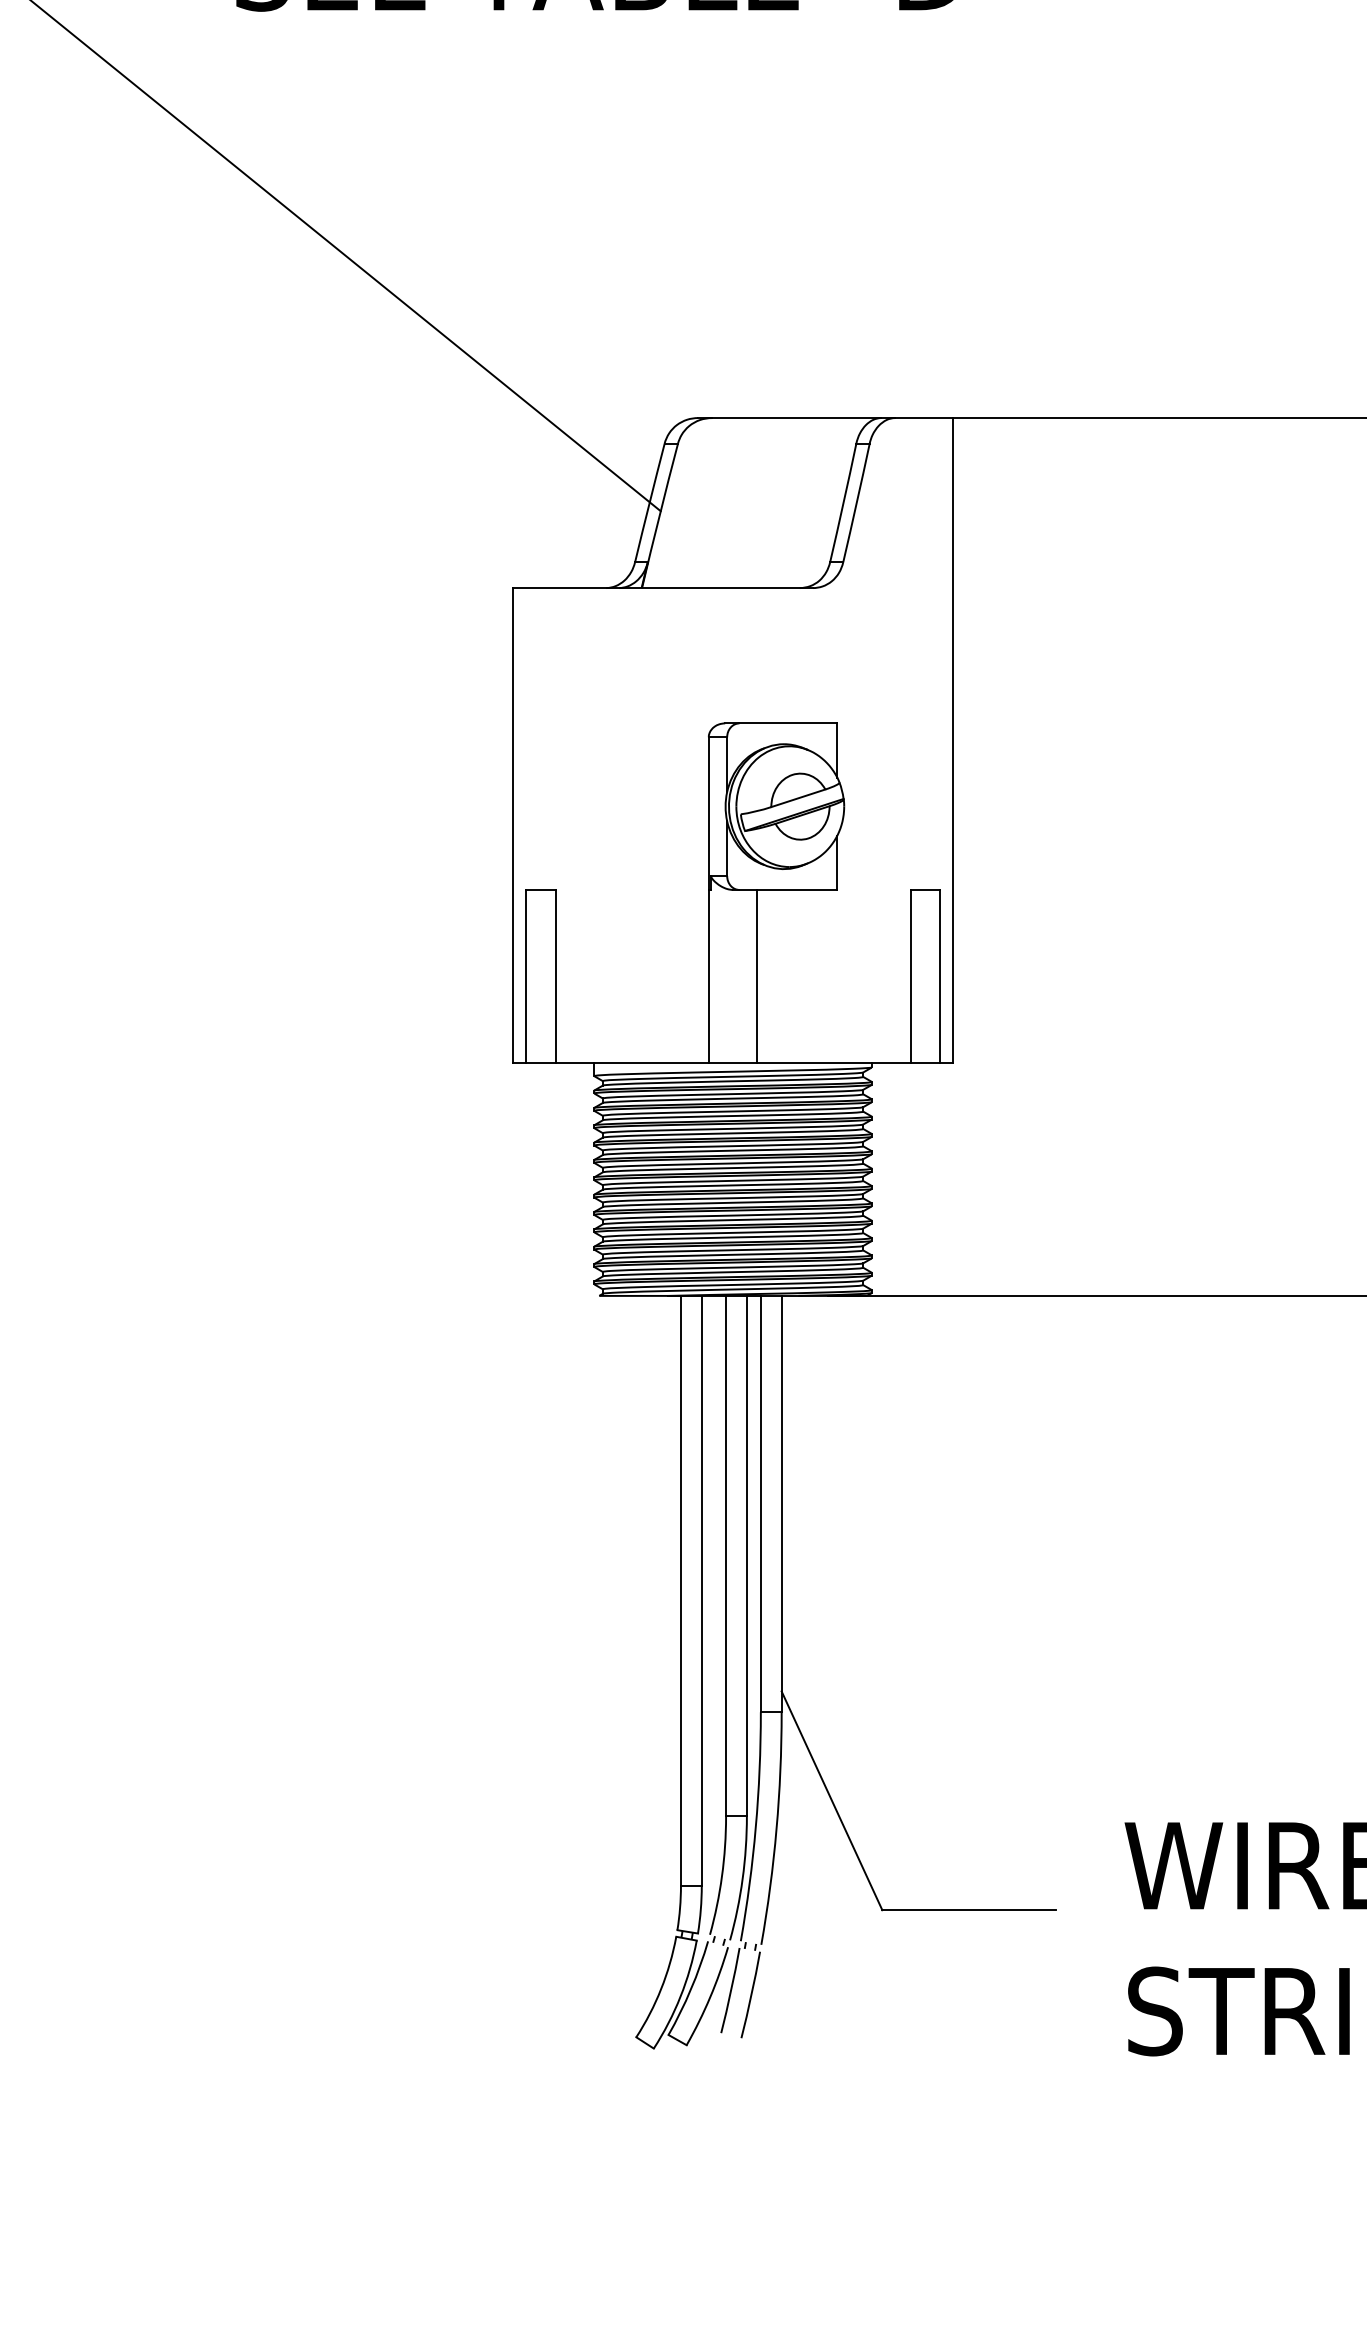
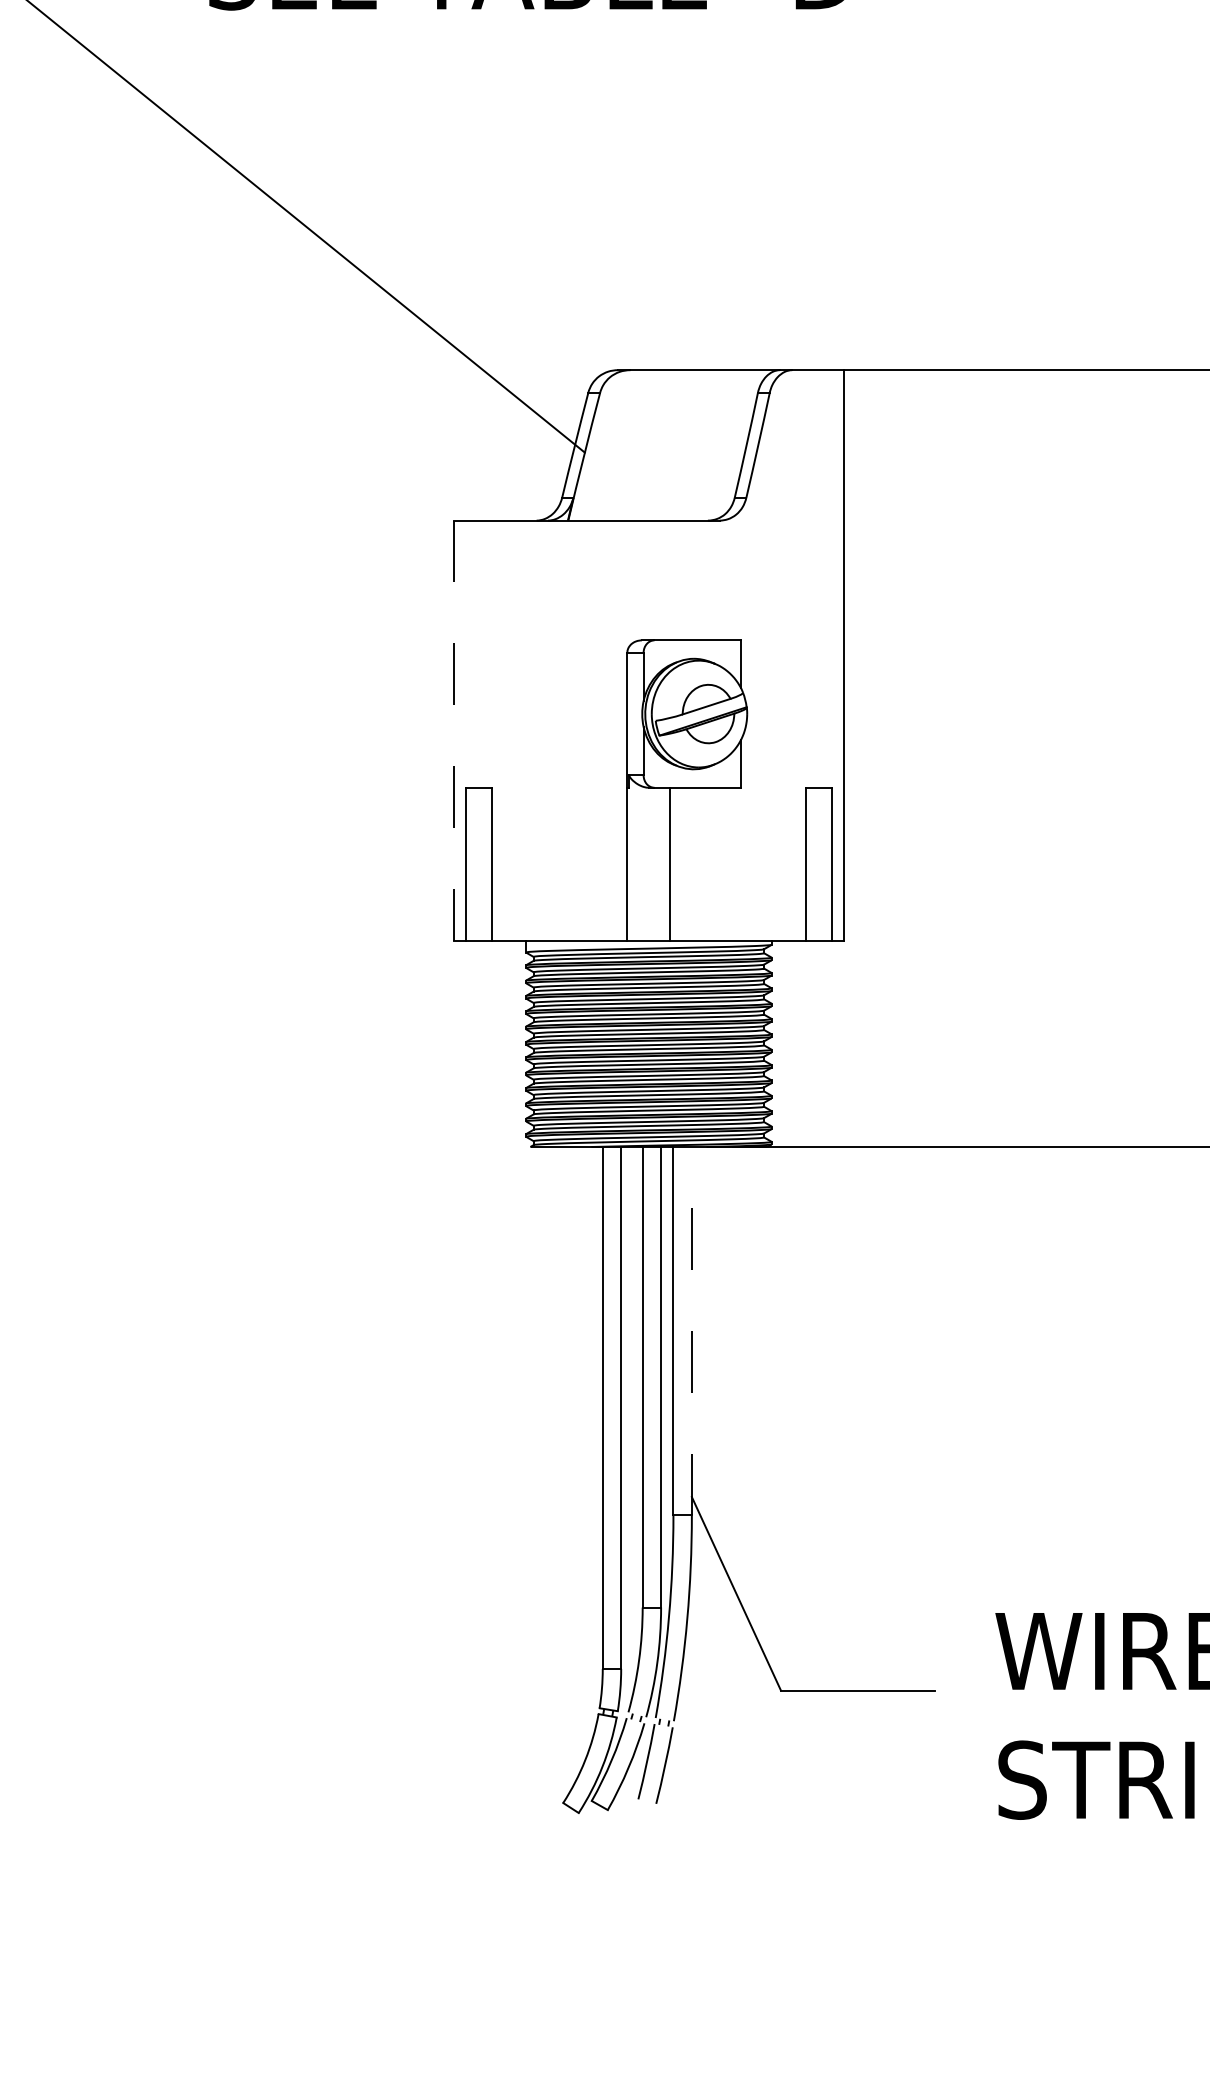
line: (512, 825) -> (453, 730), solid -> dashed
line: (781, 1503) -> (691, 1330), solid -> dashed

